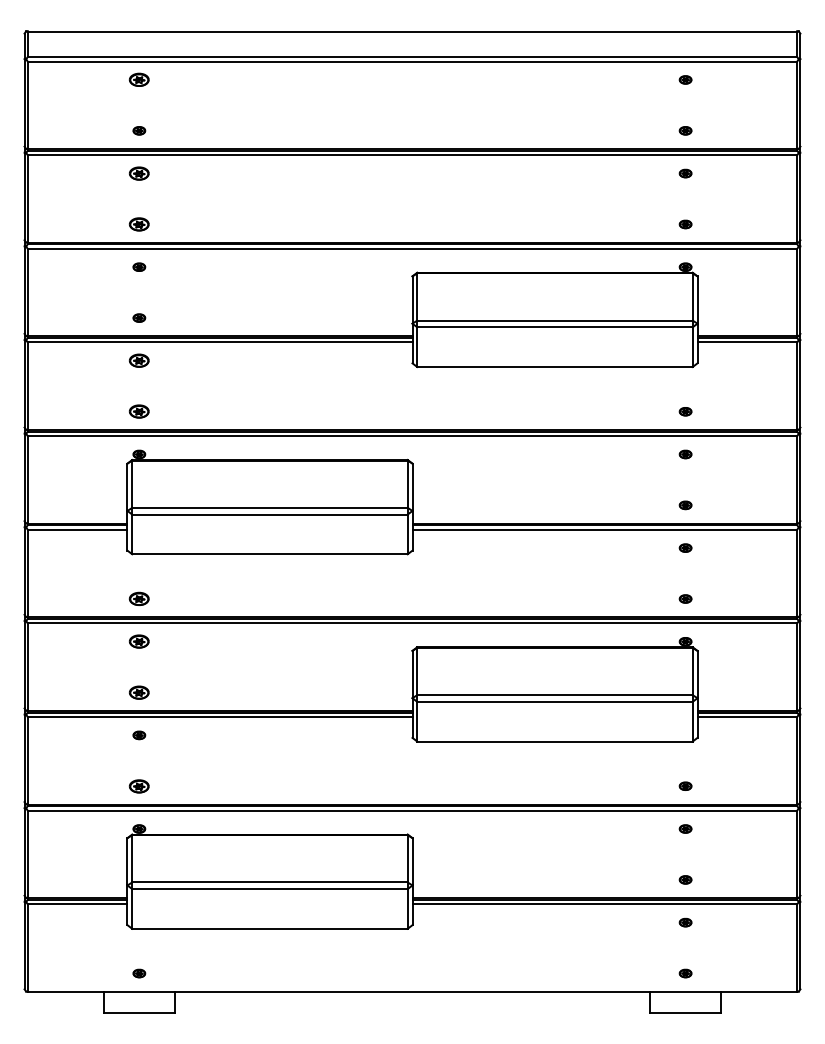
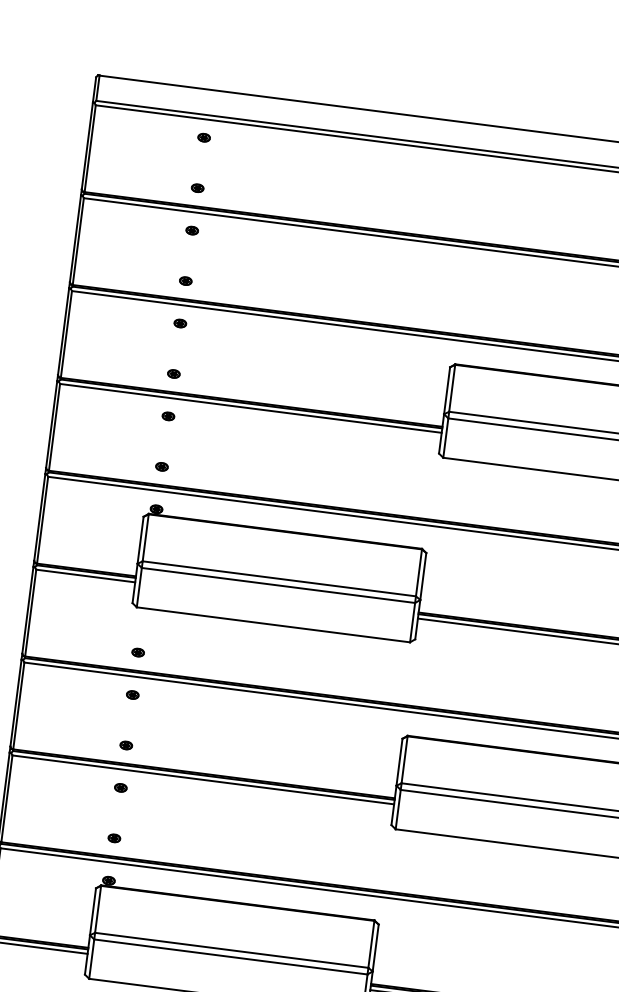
part: (139, 79) -> (204, 137), size x0.62
part: (139, 173) -> (192, 230), size x0.62
part: (139, 224) -> (185, 281), size x0.62
part: (139, 360) -> (168, 416), size x0.62
part: (139, 411) -> (162, 466), size x0.62
part: (139, 598) -> (138, 652), size x0.62
part: (139, 641) -> (132, 694), size x0.62
part: (139, 692) -> (126, 745), size x0.62
part: (139, 785) -> (114, 837), size x0.62

